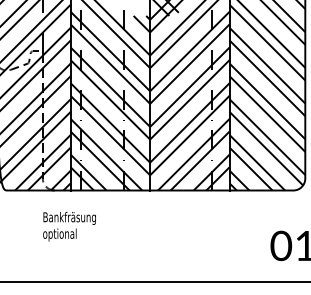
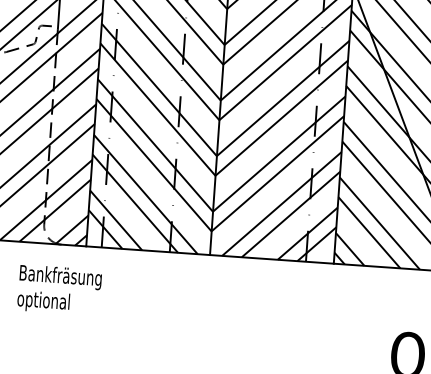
text: (69, 226) -> (59, 289), moved

